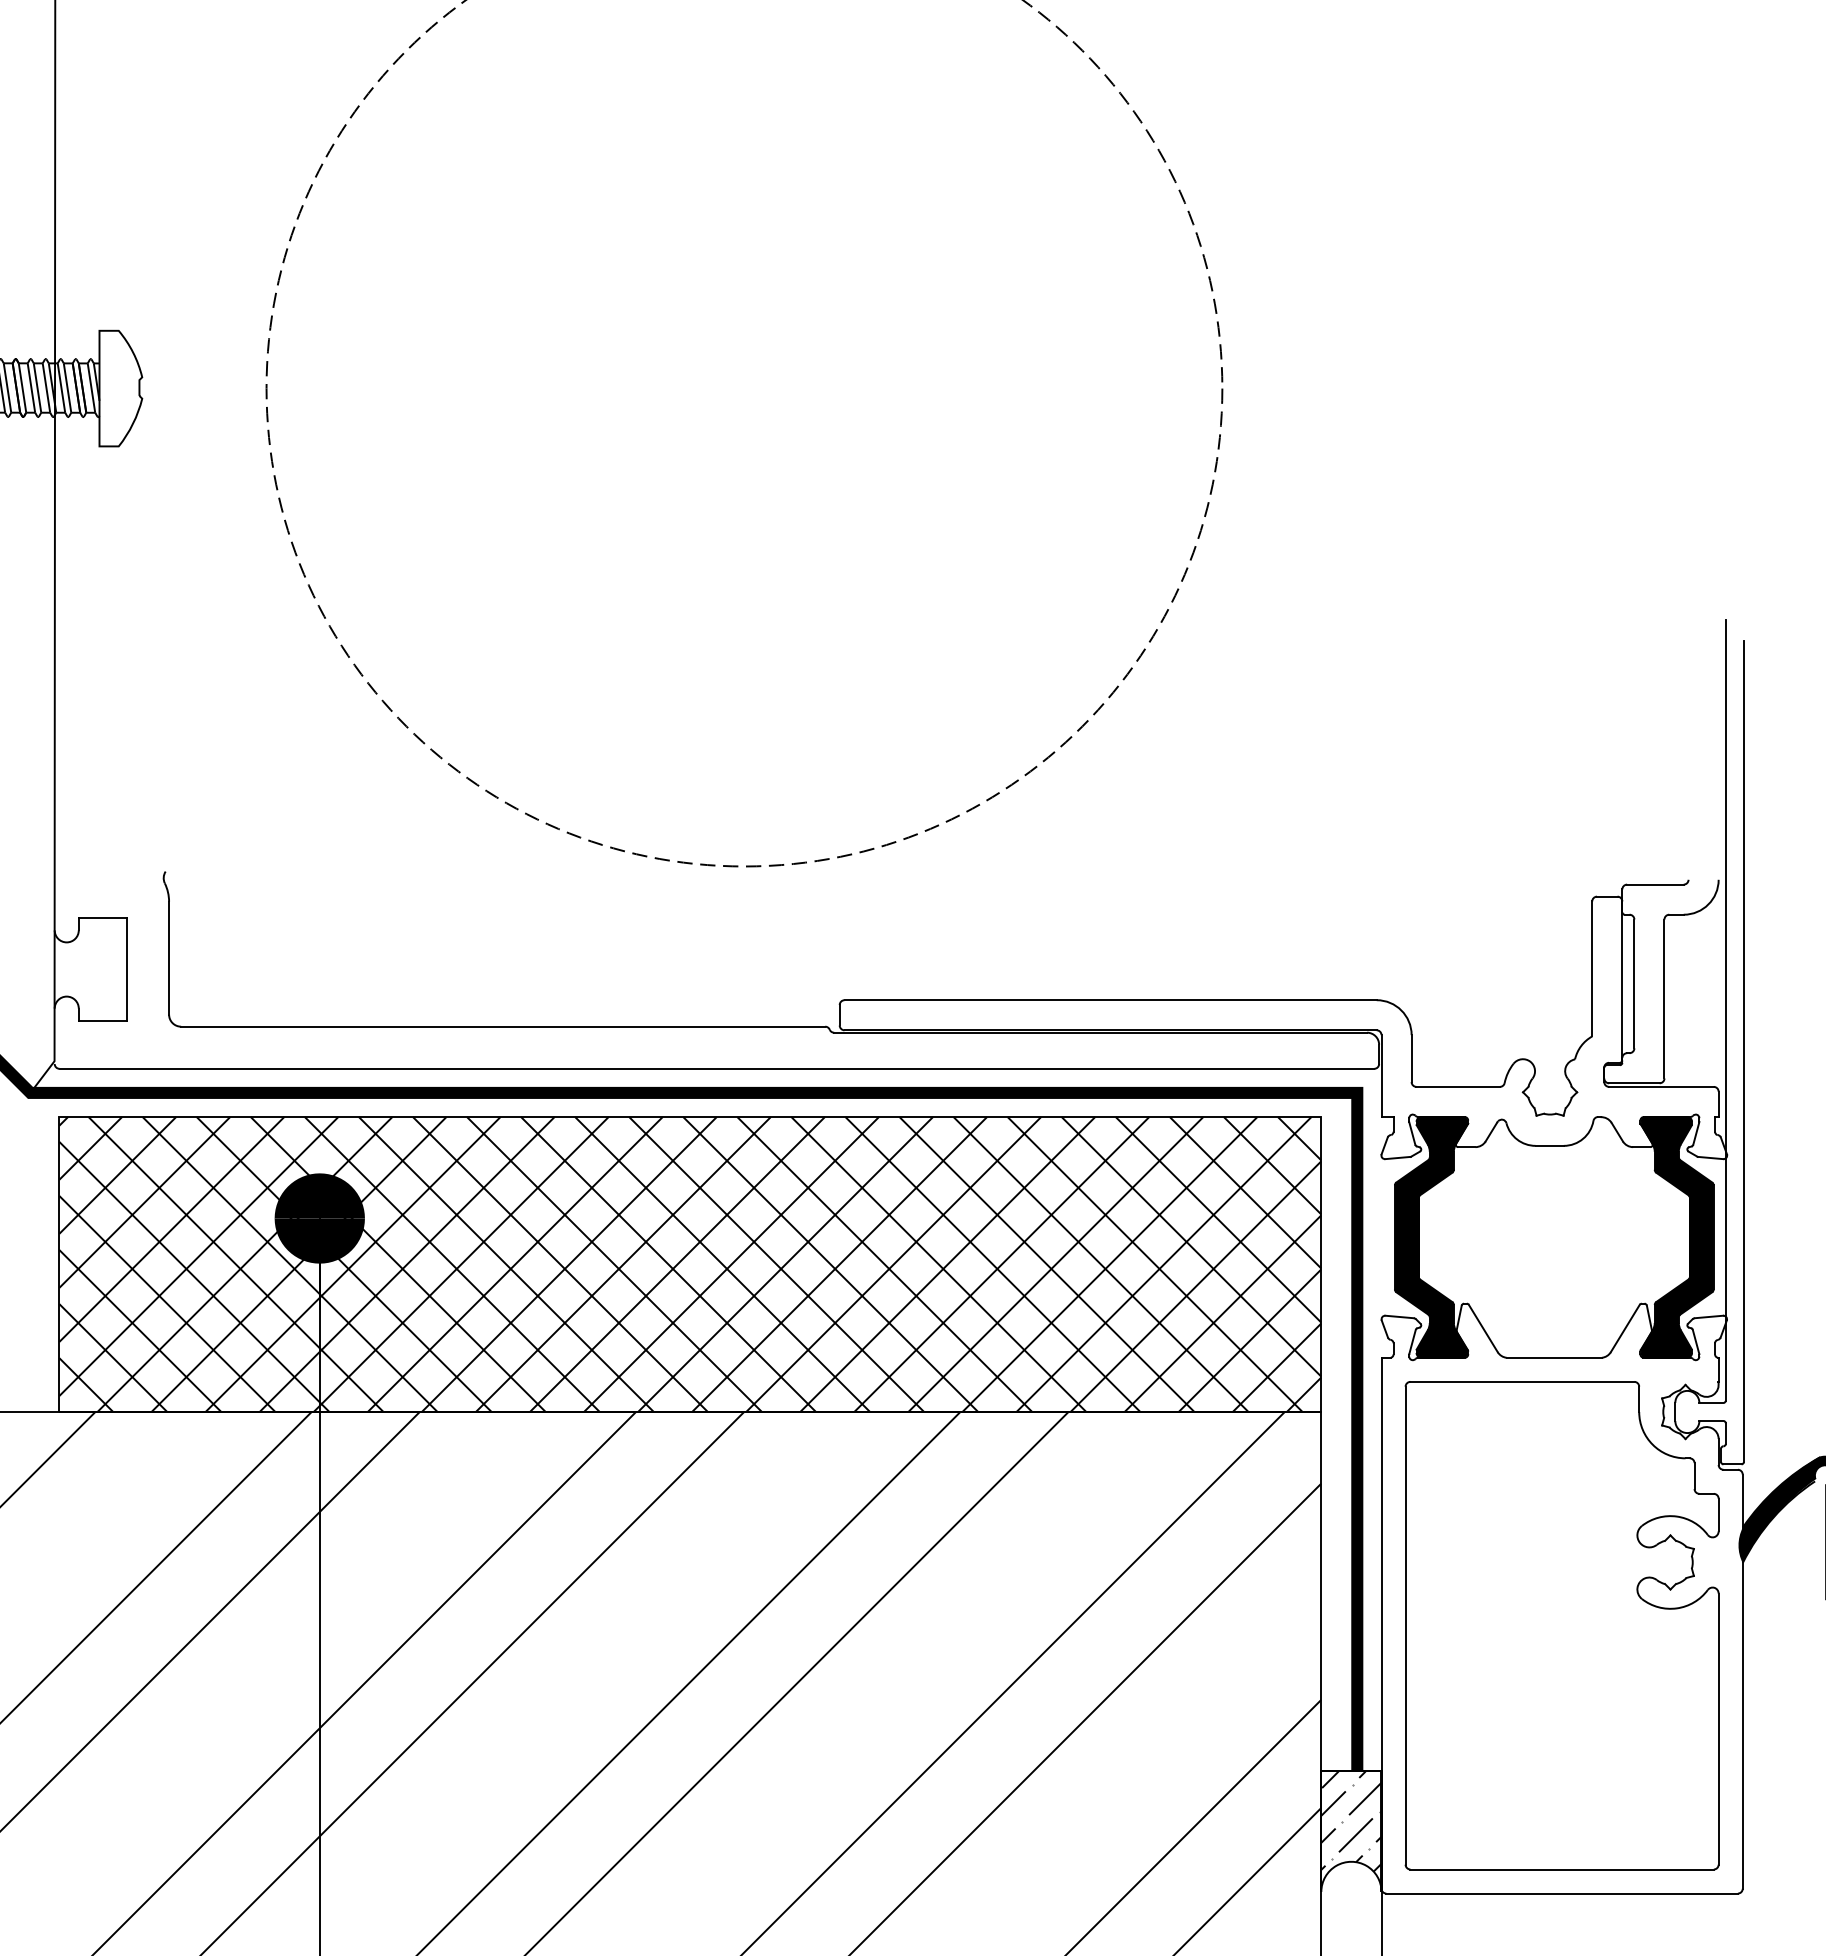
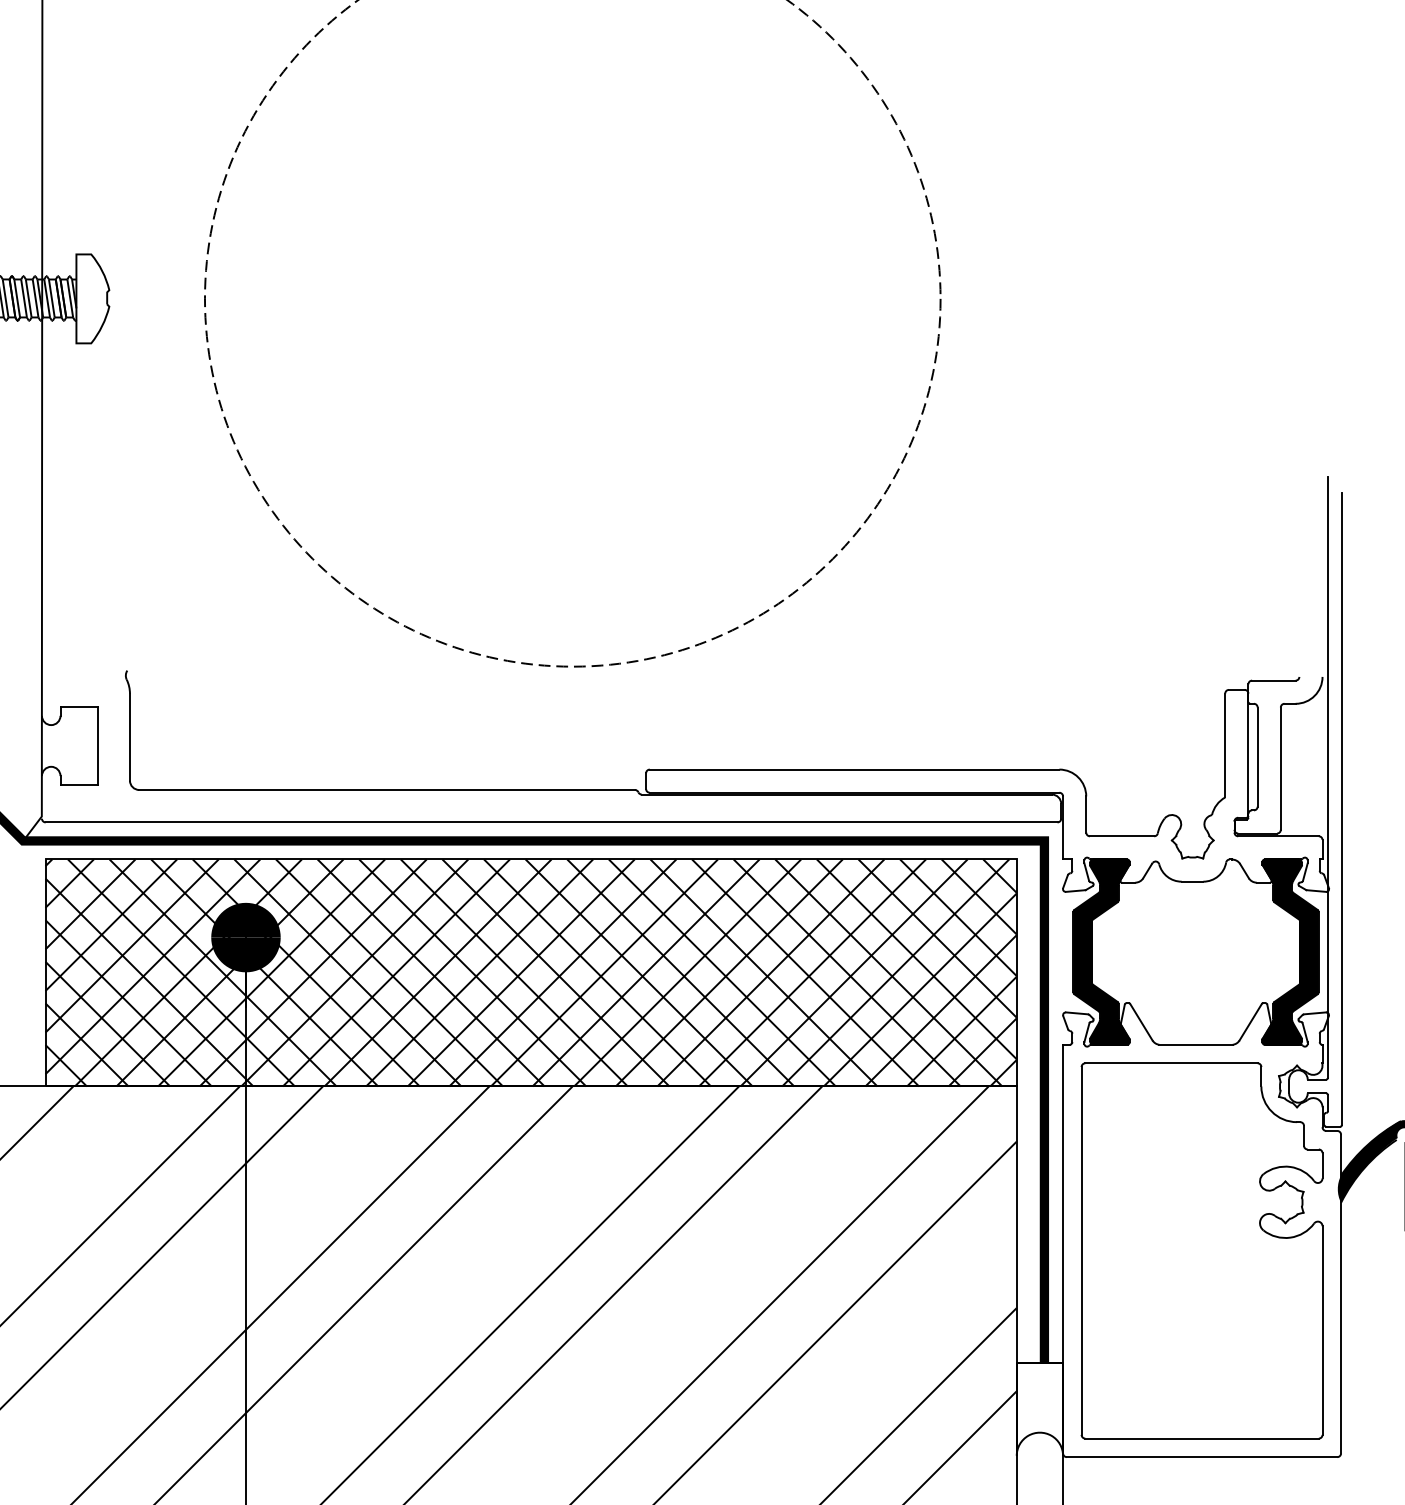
hatch: (1351, 1830) -> (1039, 1408), removed

